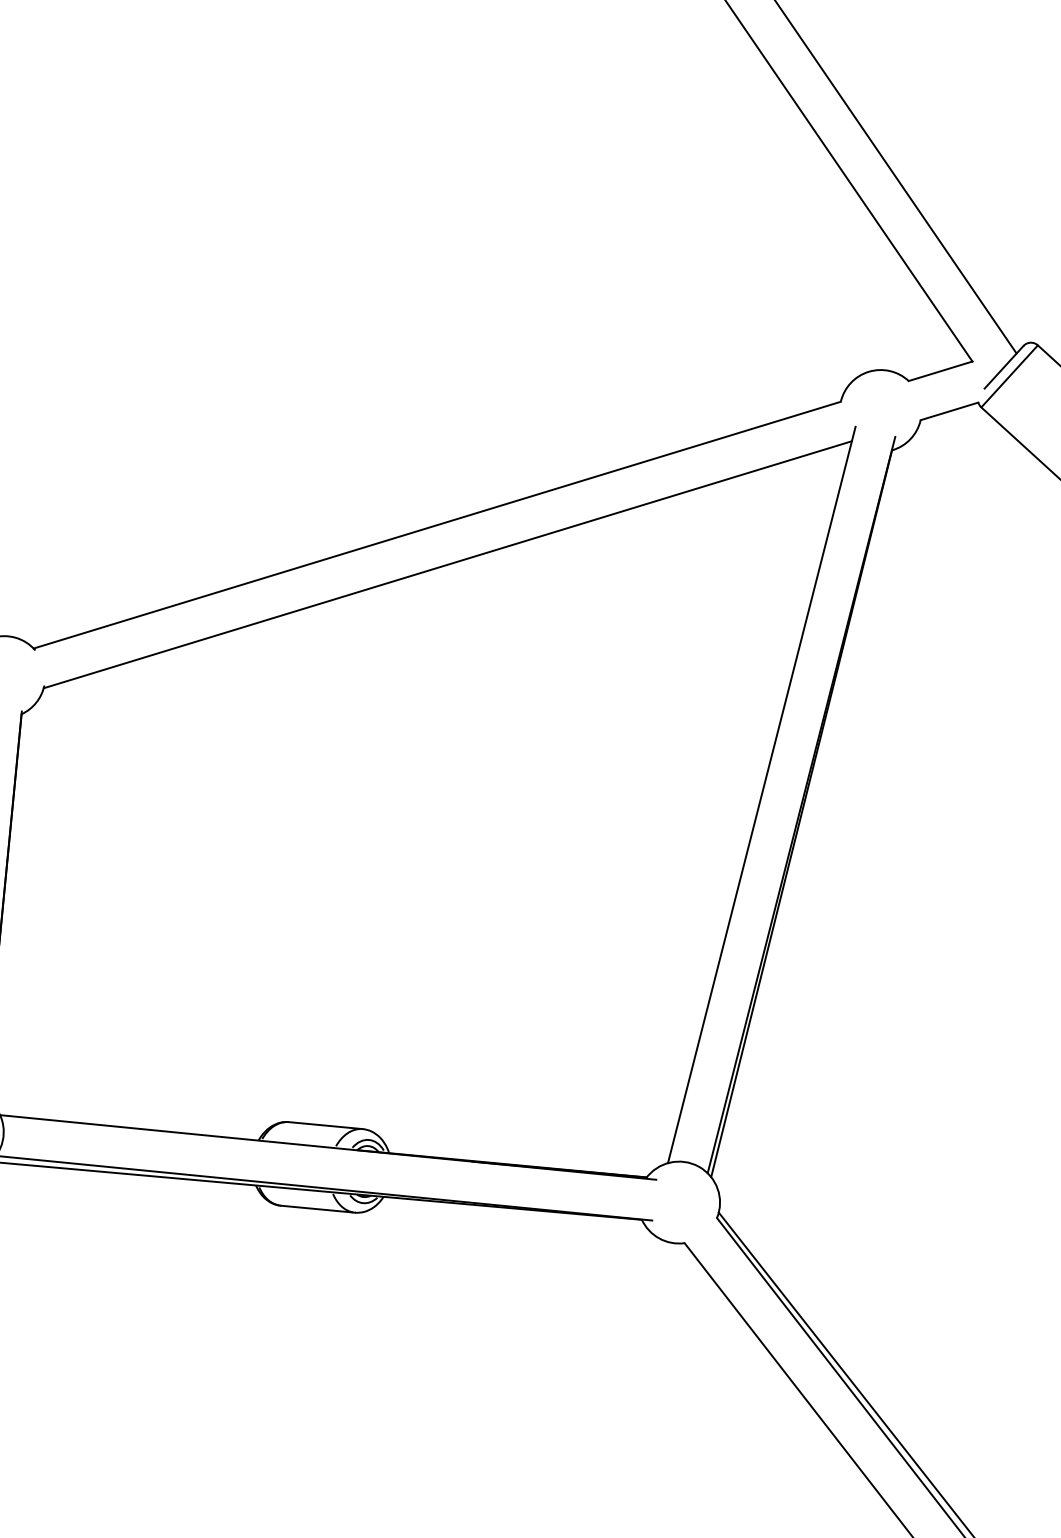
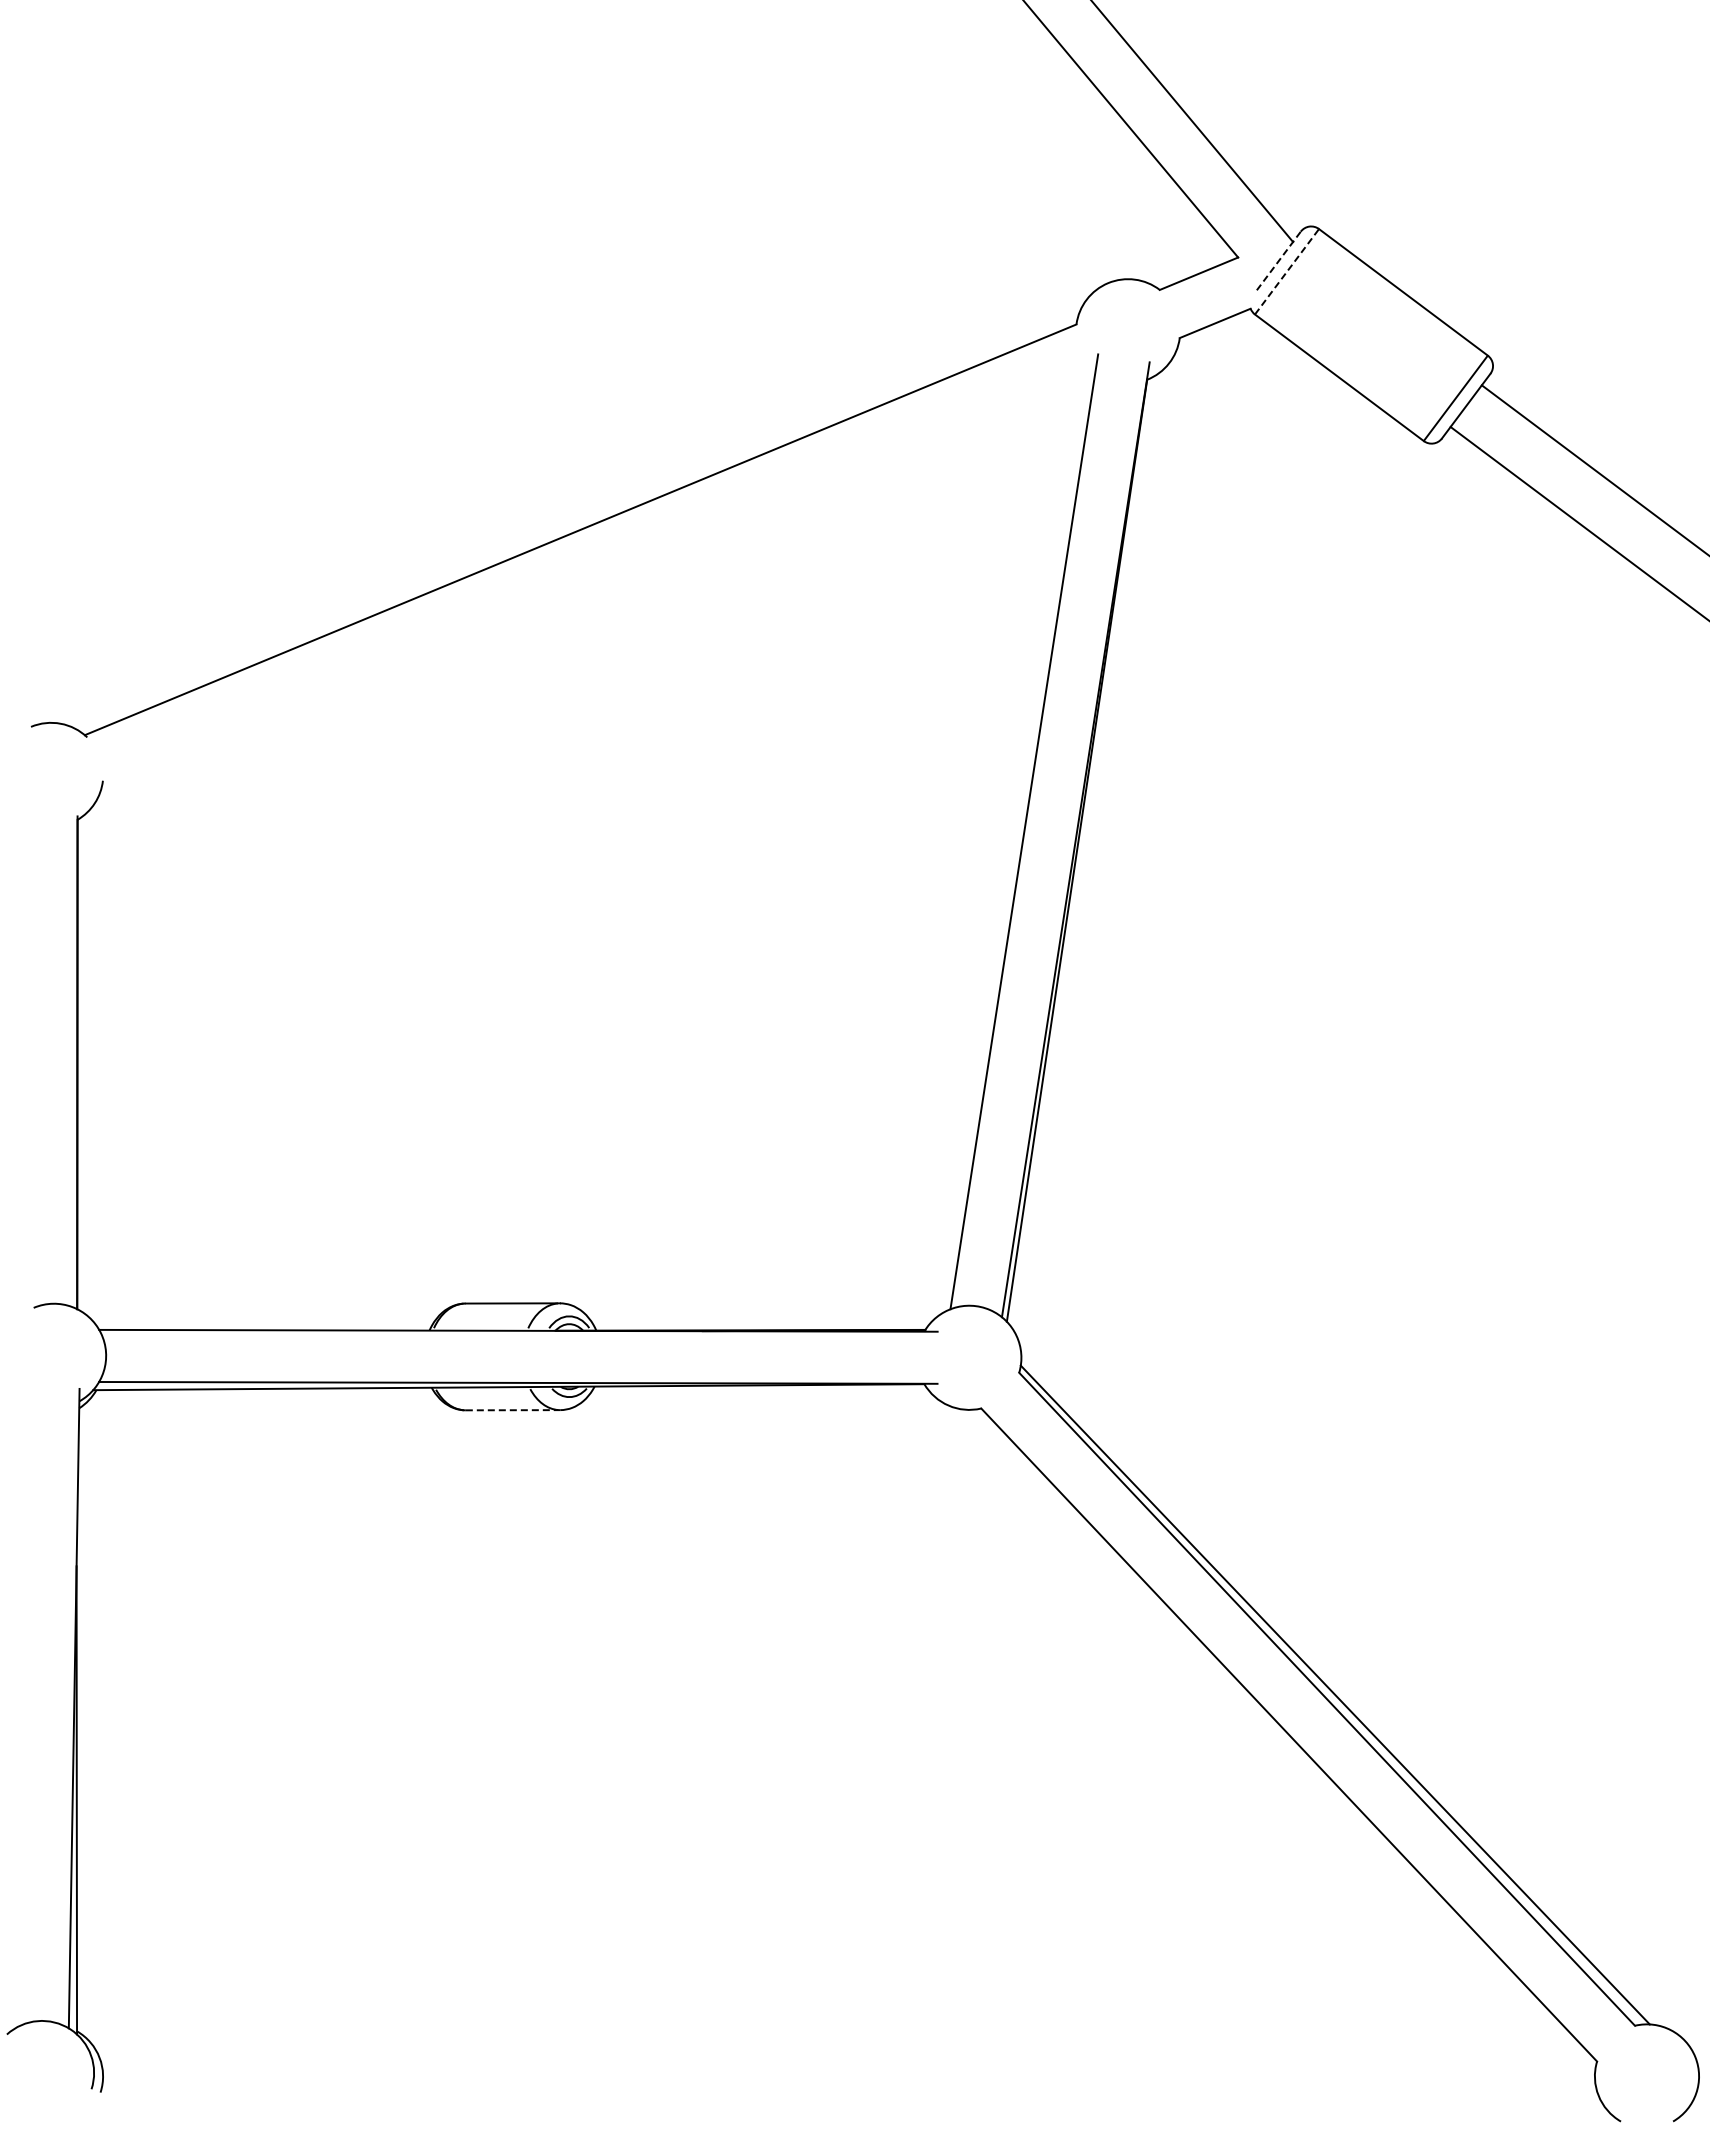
line: (1003, 366) -> (1278, 260), solid -> dashed
line: (1010, 376) -> (1287, 271), solid -> dashed
line: (447, 564) -> (598, 578), removed
line: (318, 1209) -> (513, 1410), solid -> dashed

